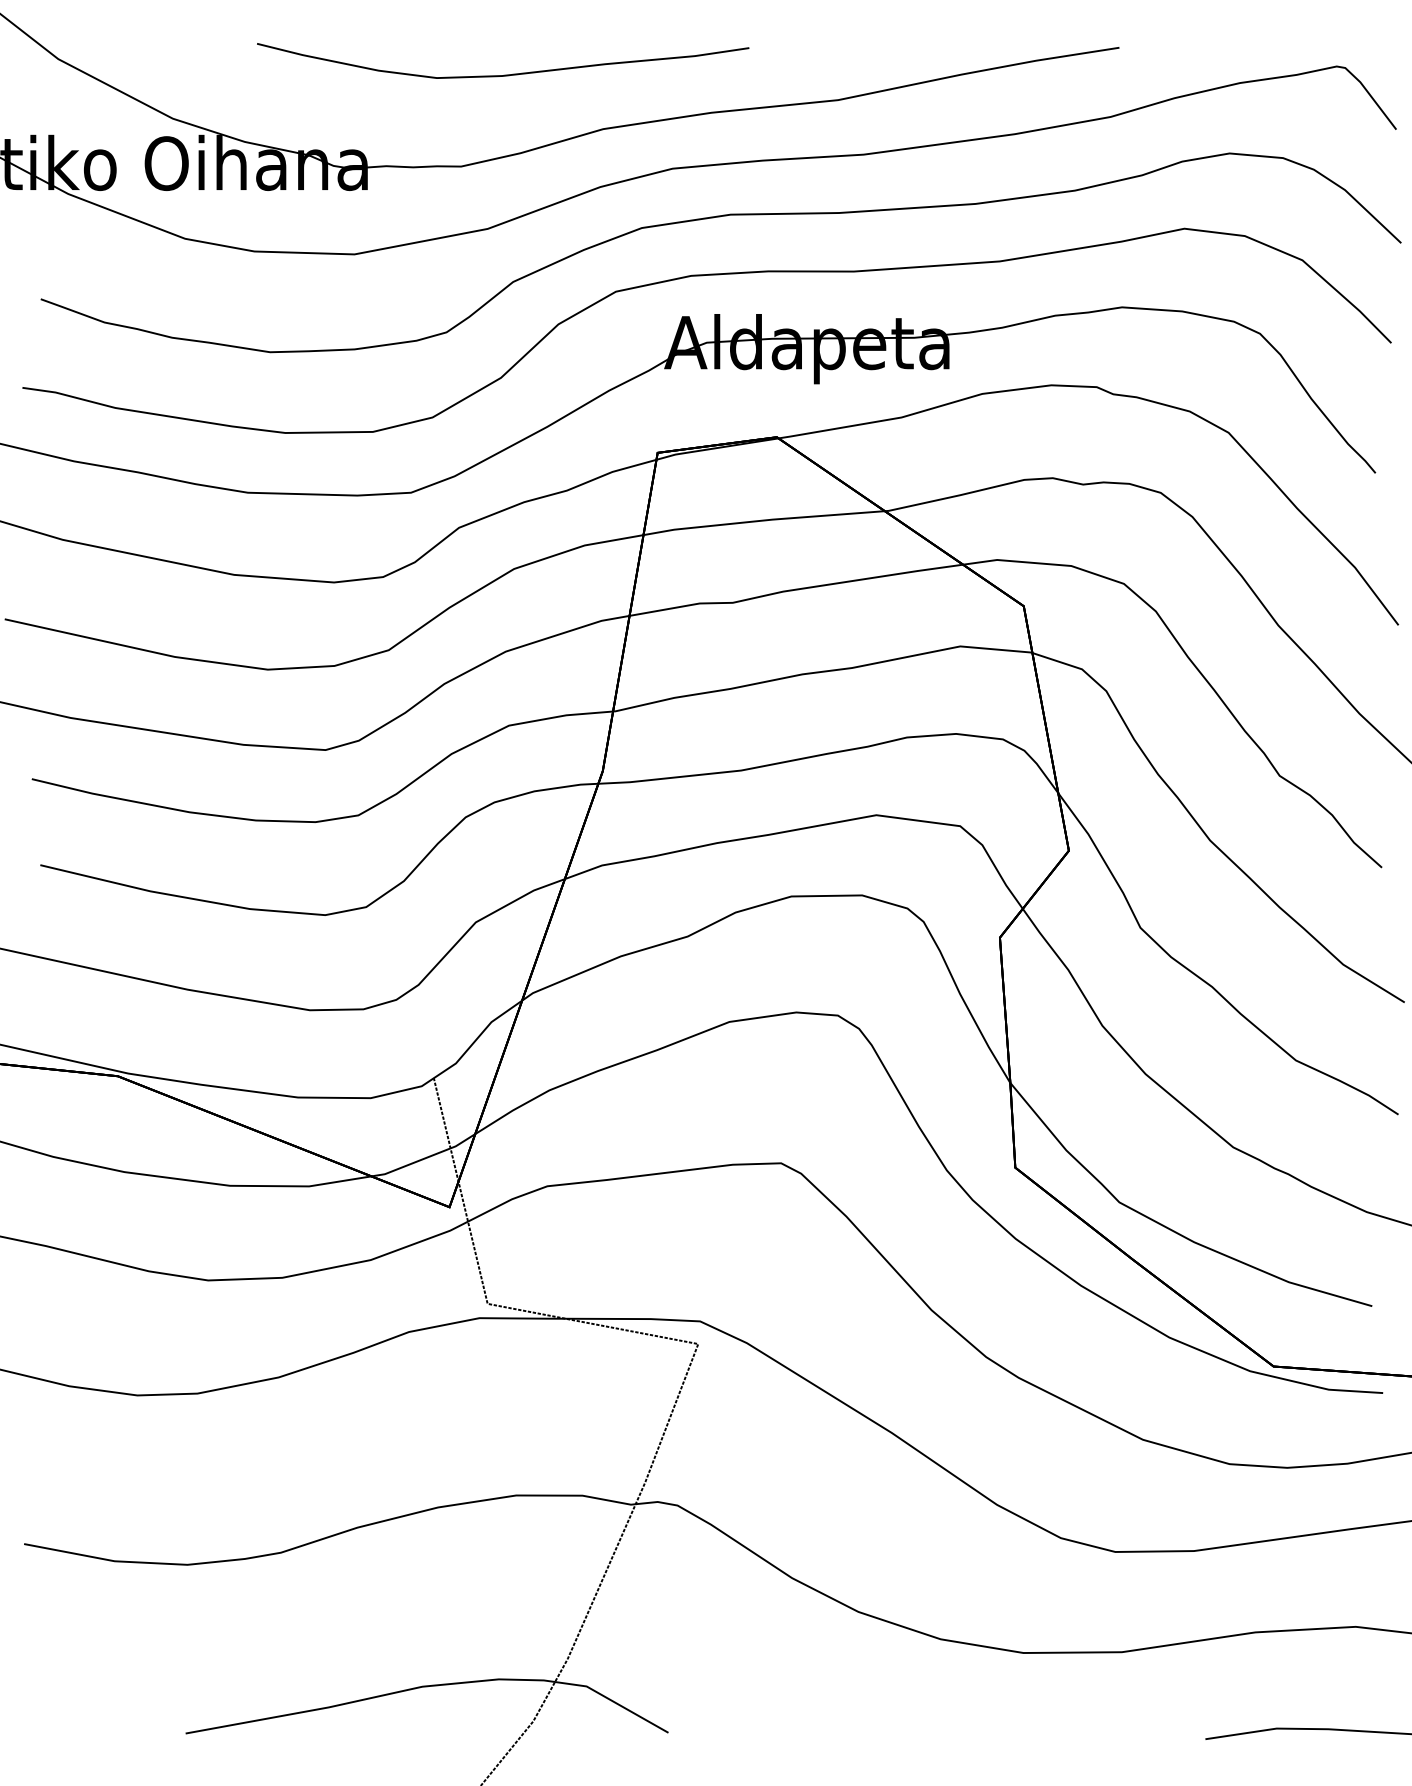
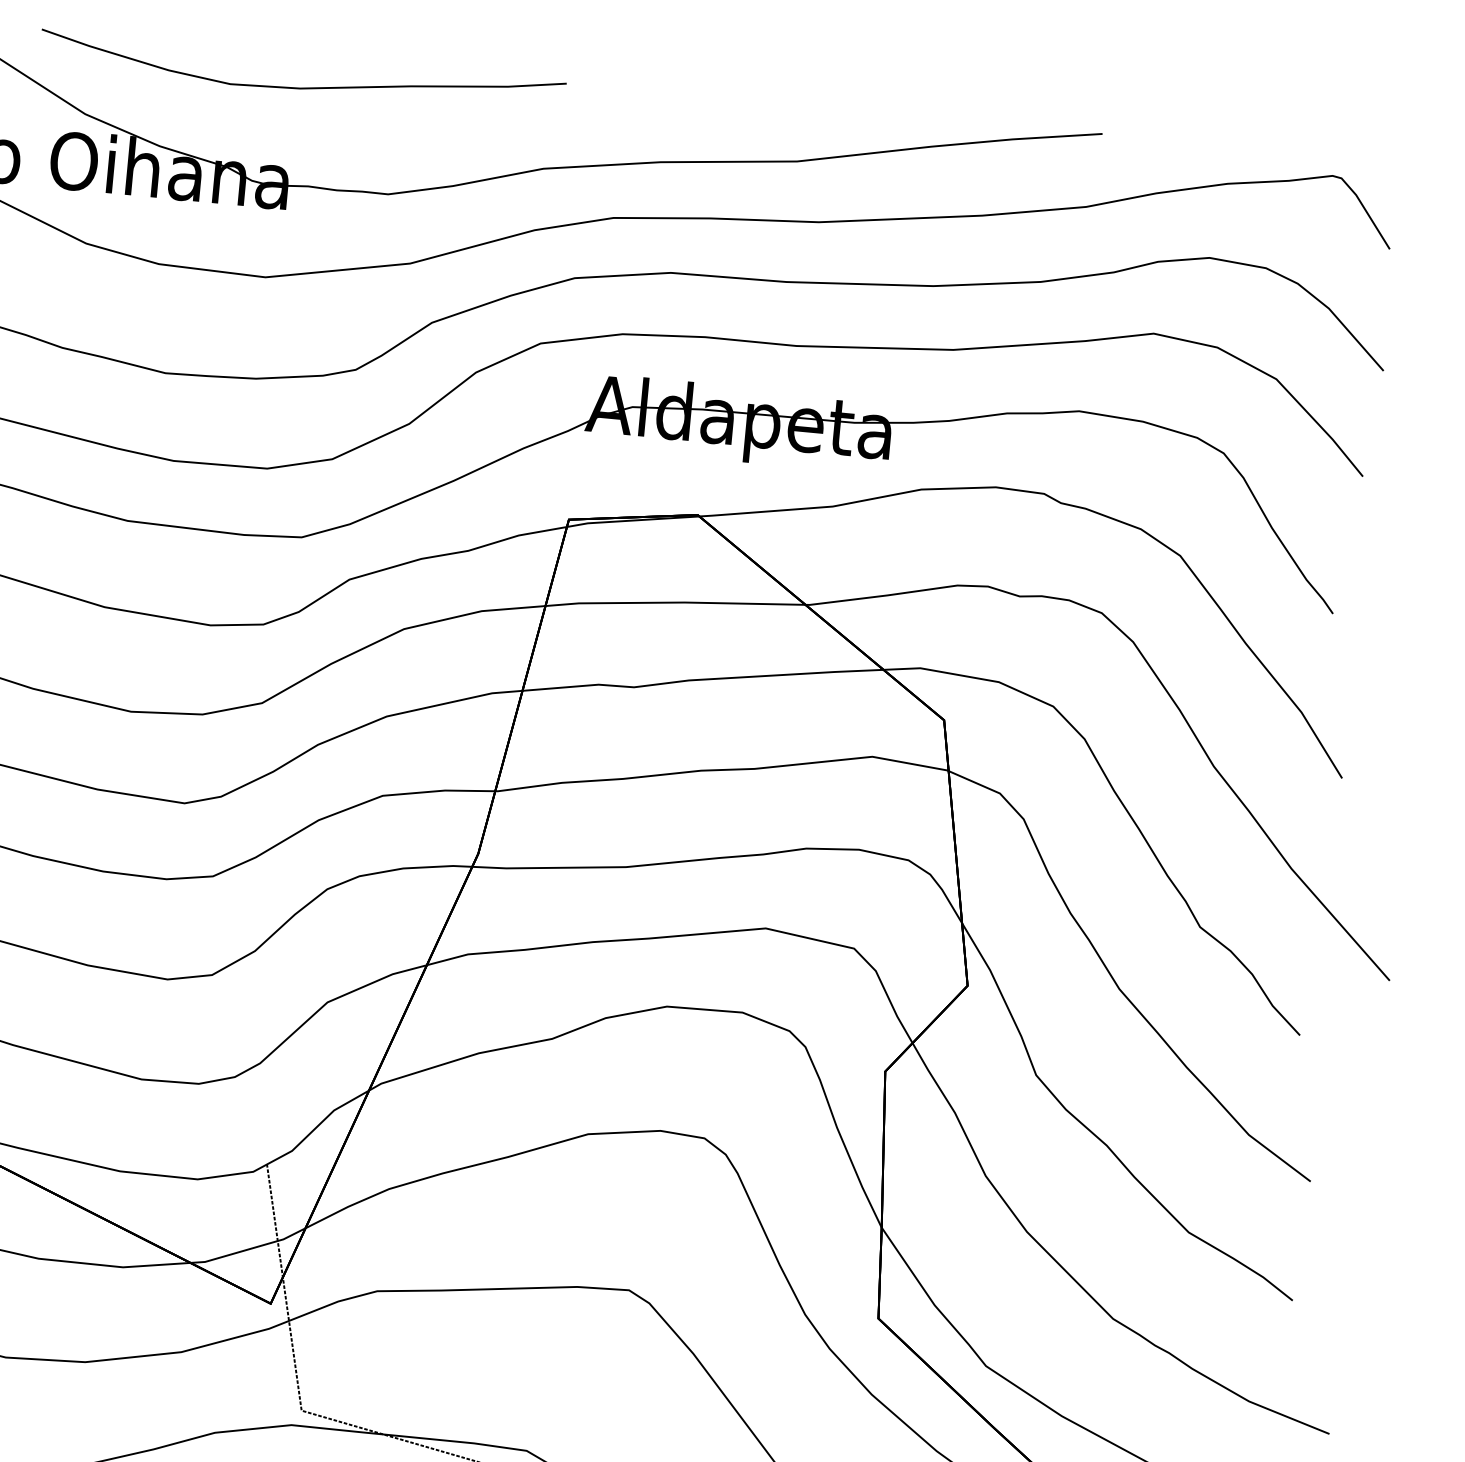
part: (504, 74) -> (302, 87), moved

